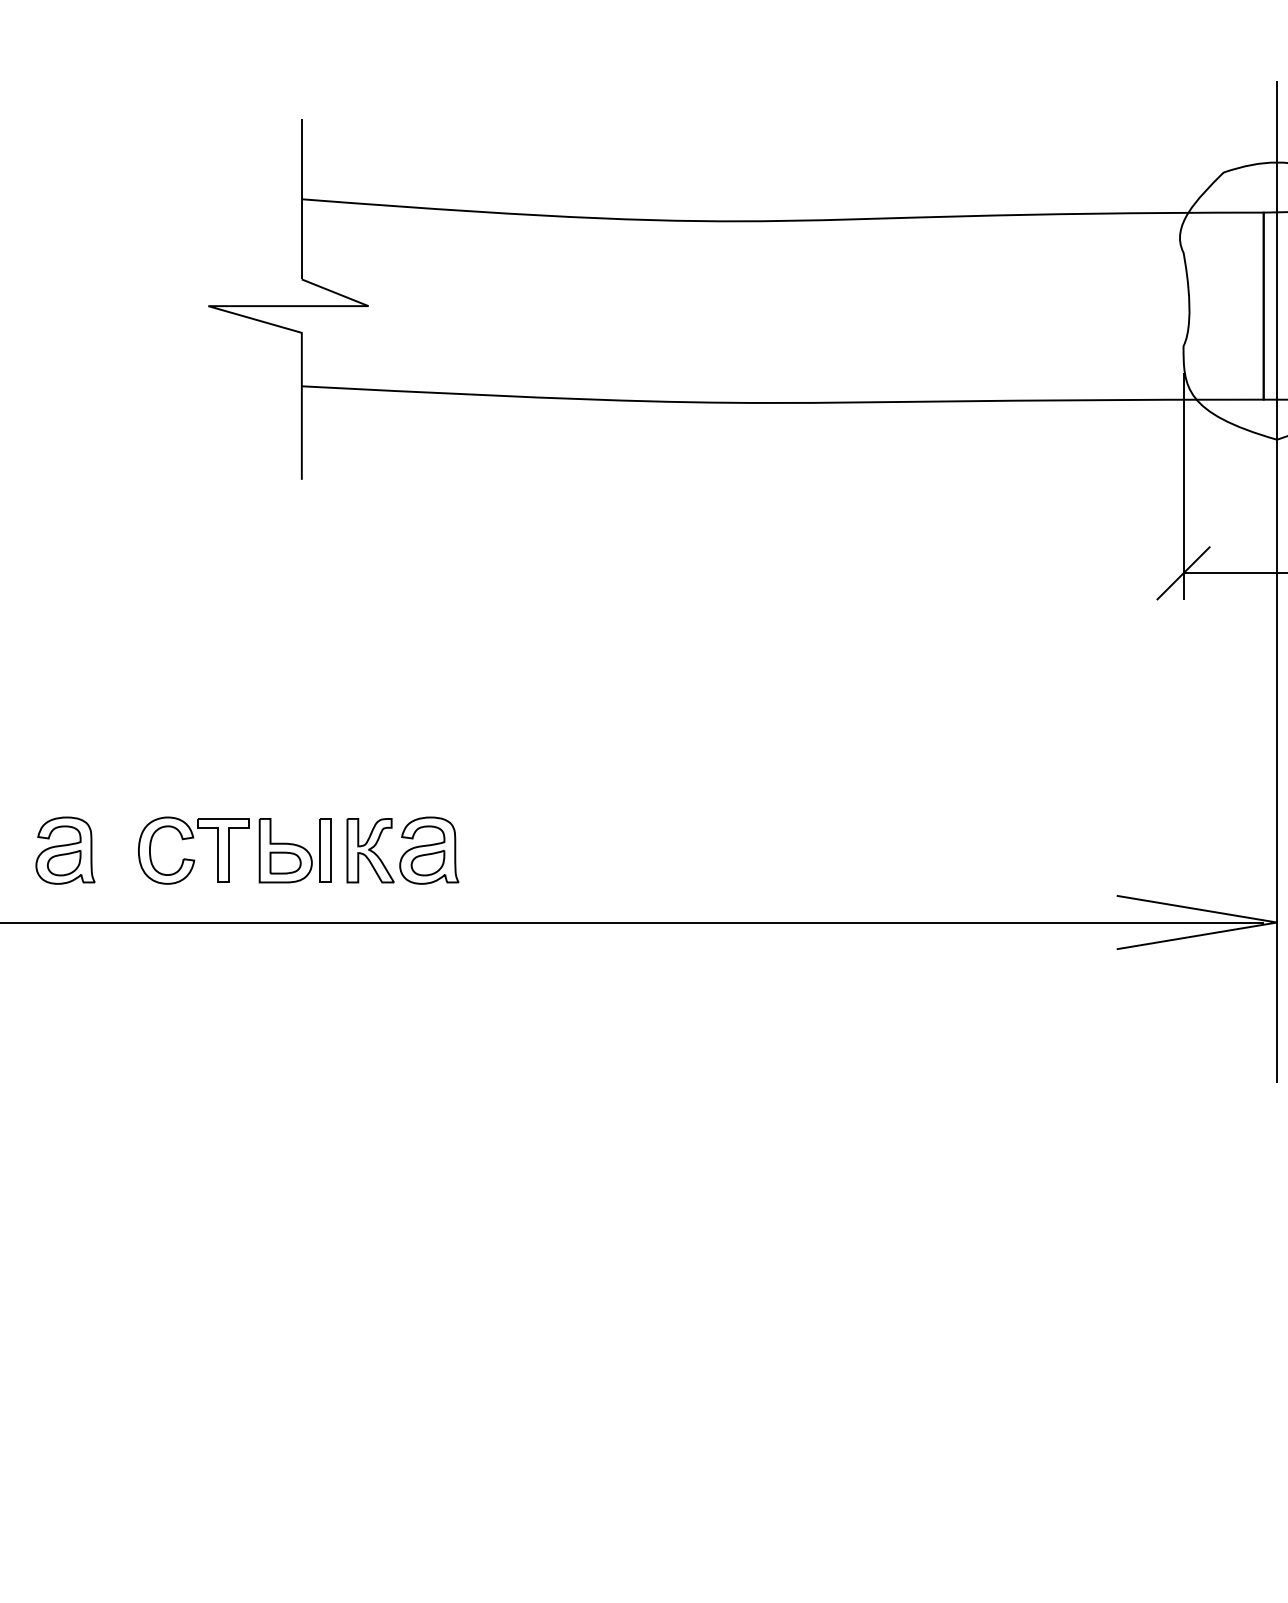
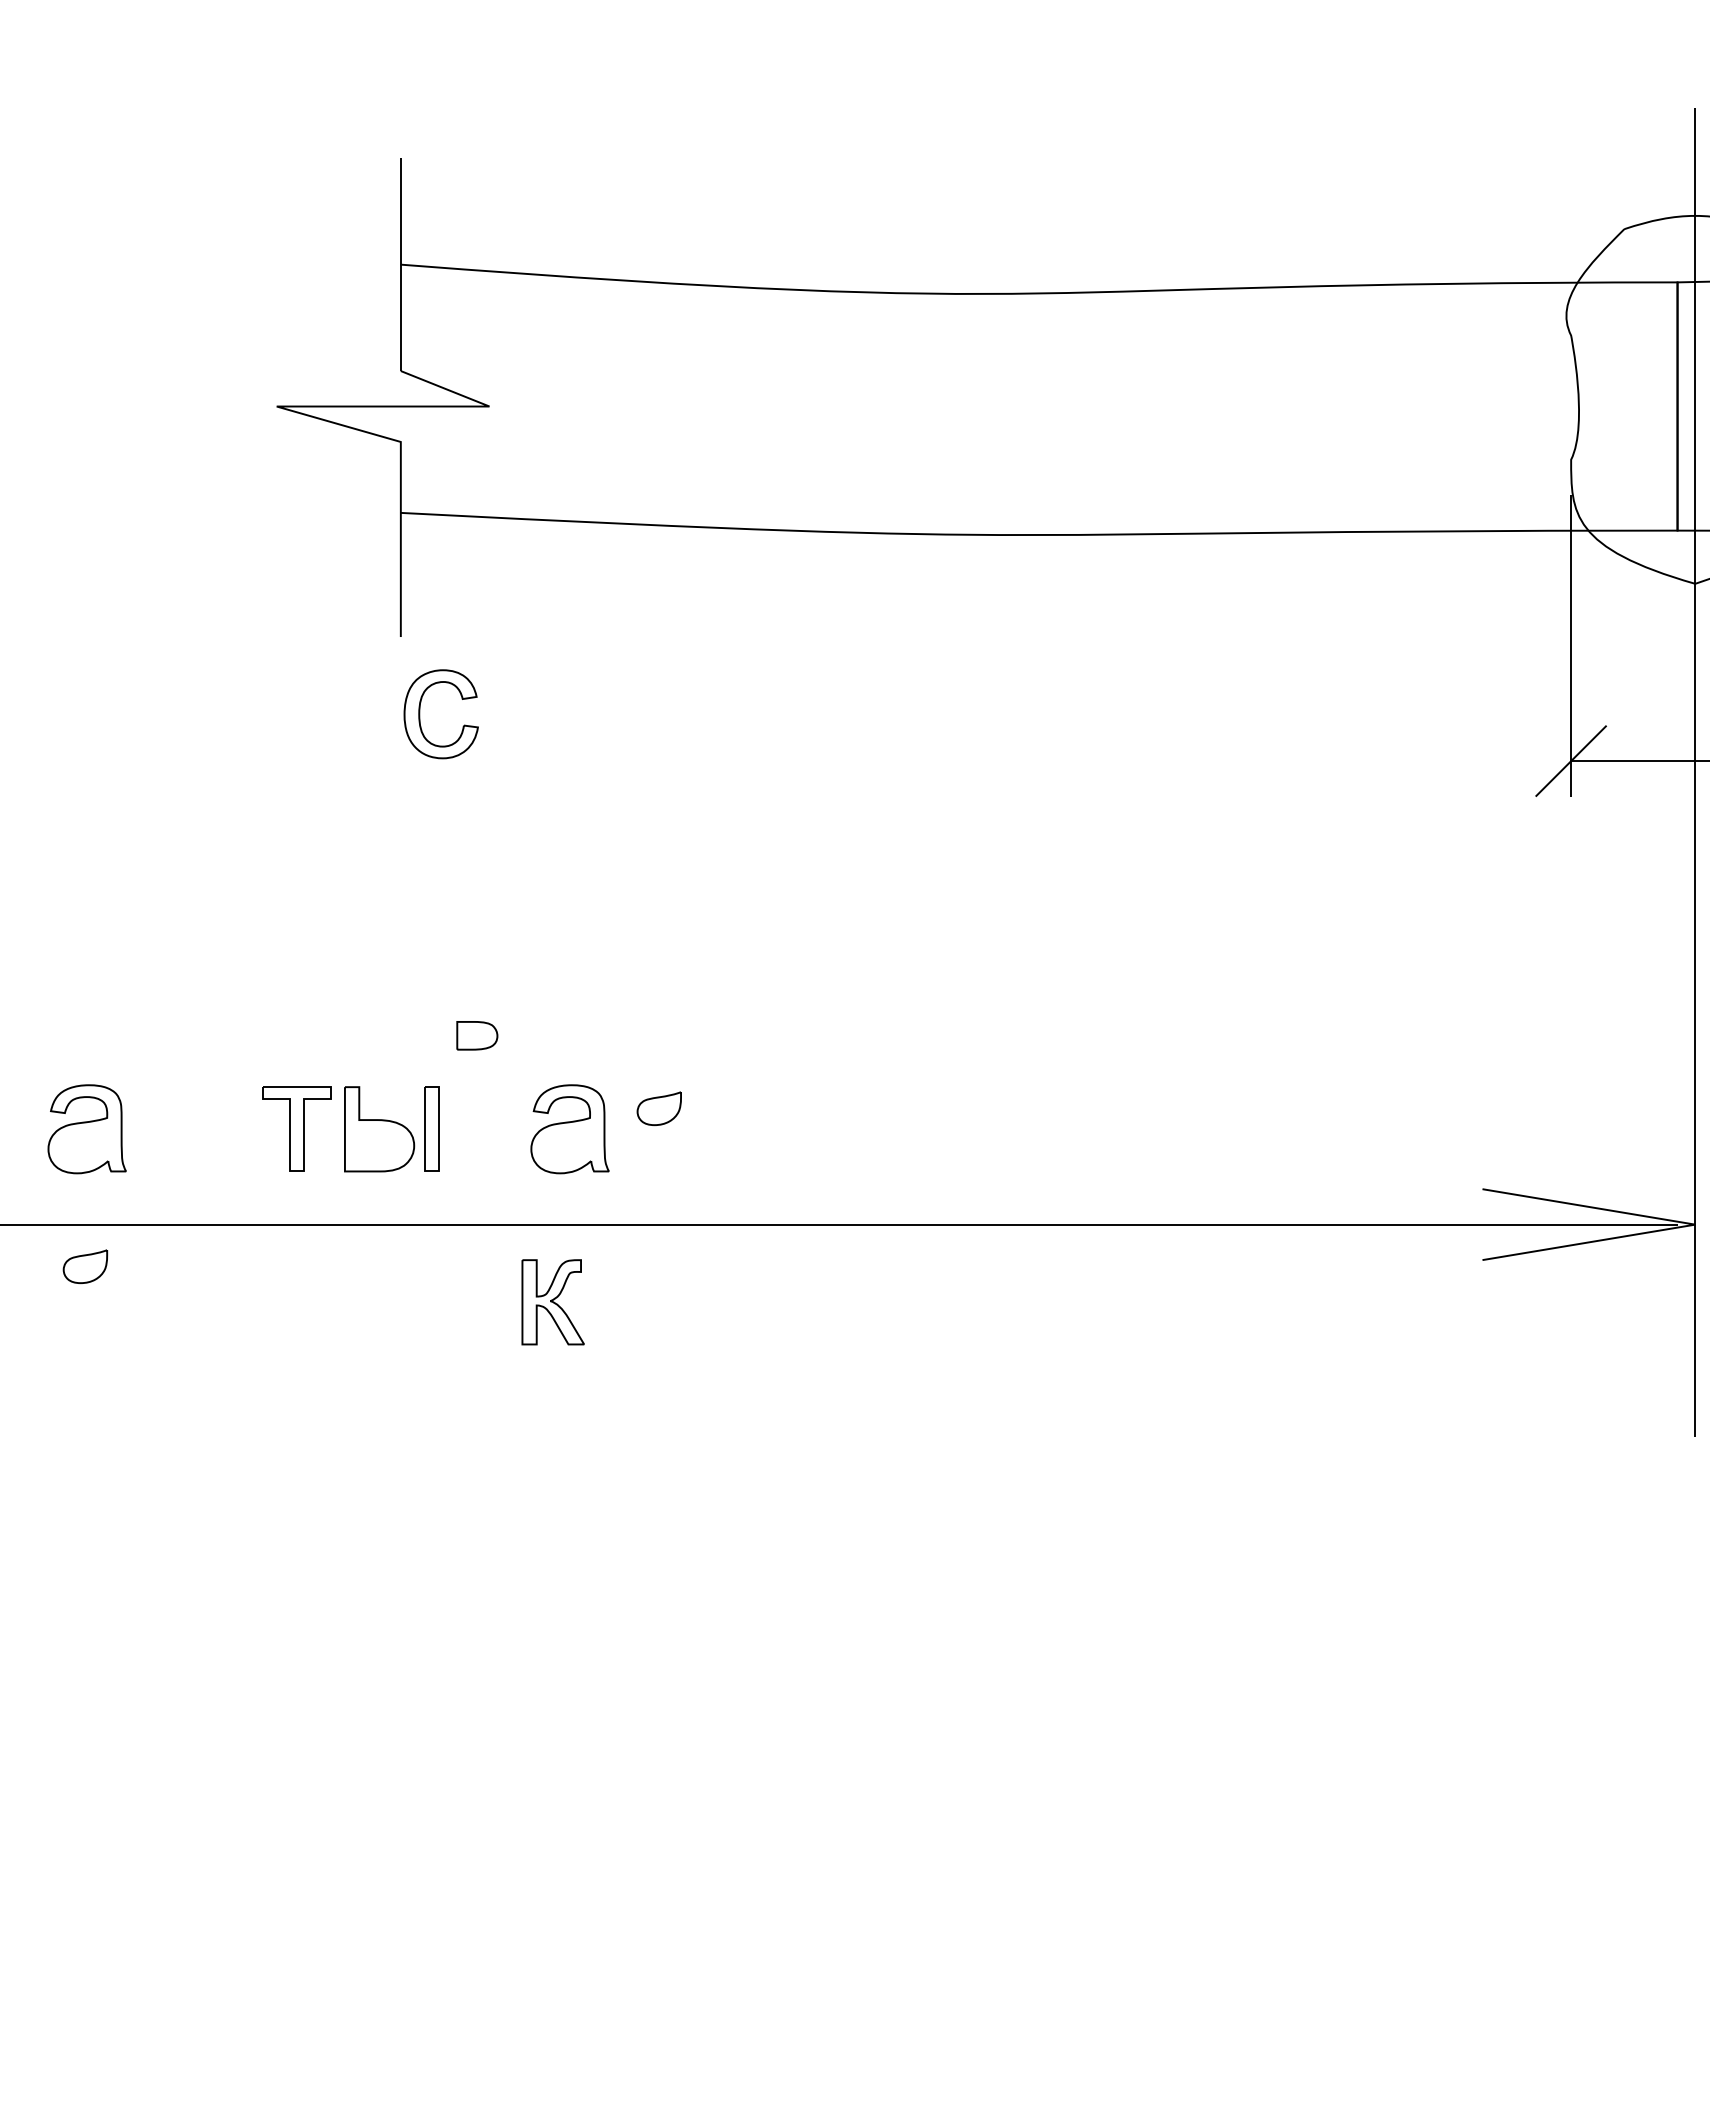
part: (150, 850) -> (420, 714), moved
part: (370, 850) -> (552, 1302), moved
part: (64, 862) -> (85, 1266), moved
part: (285, 862) -> (477, 1035), moved
part: (427, 862) -> (658, 1108), moved

